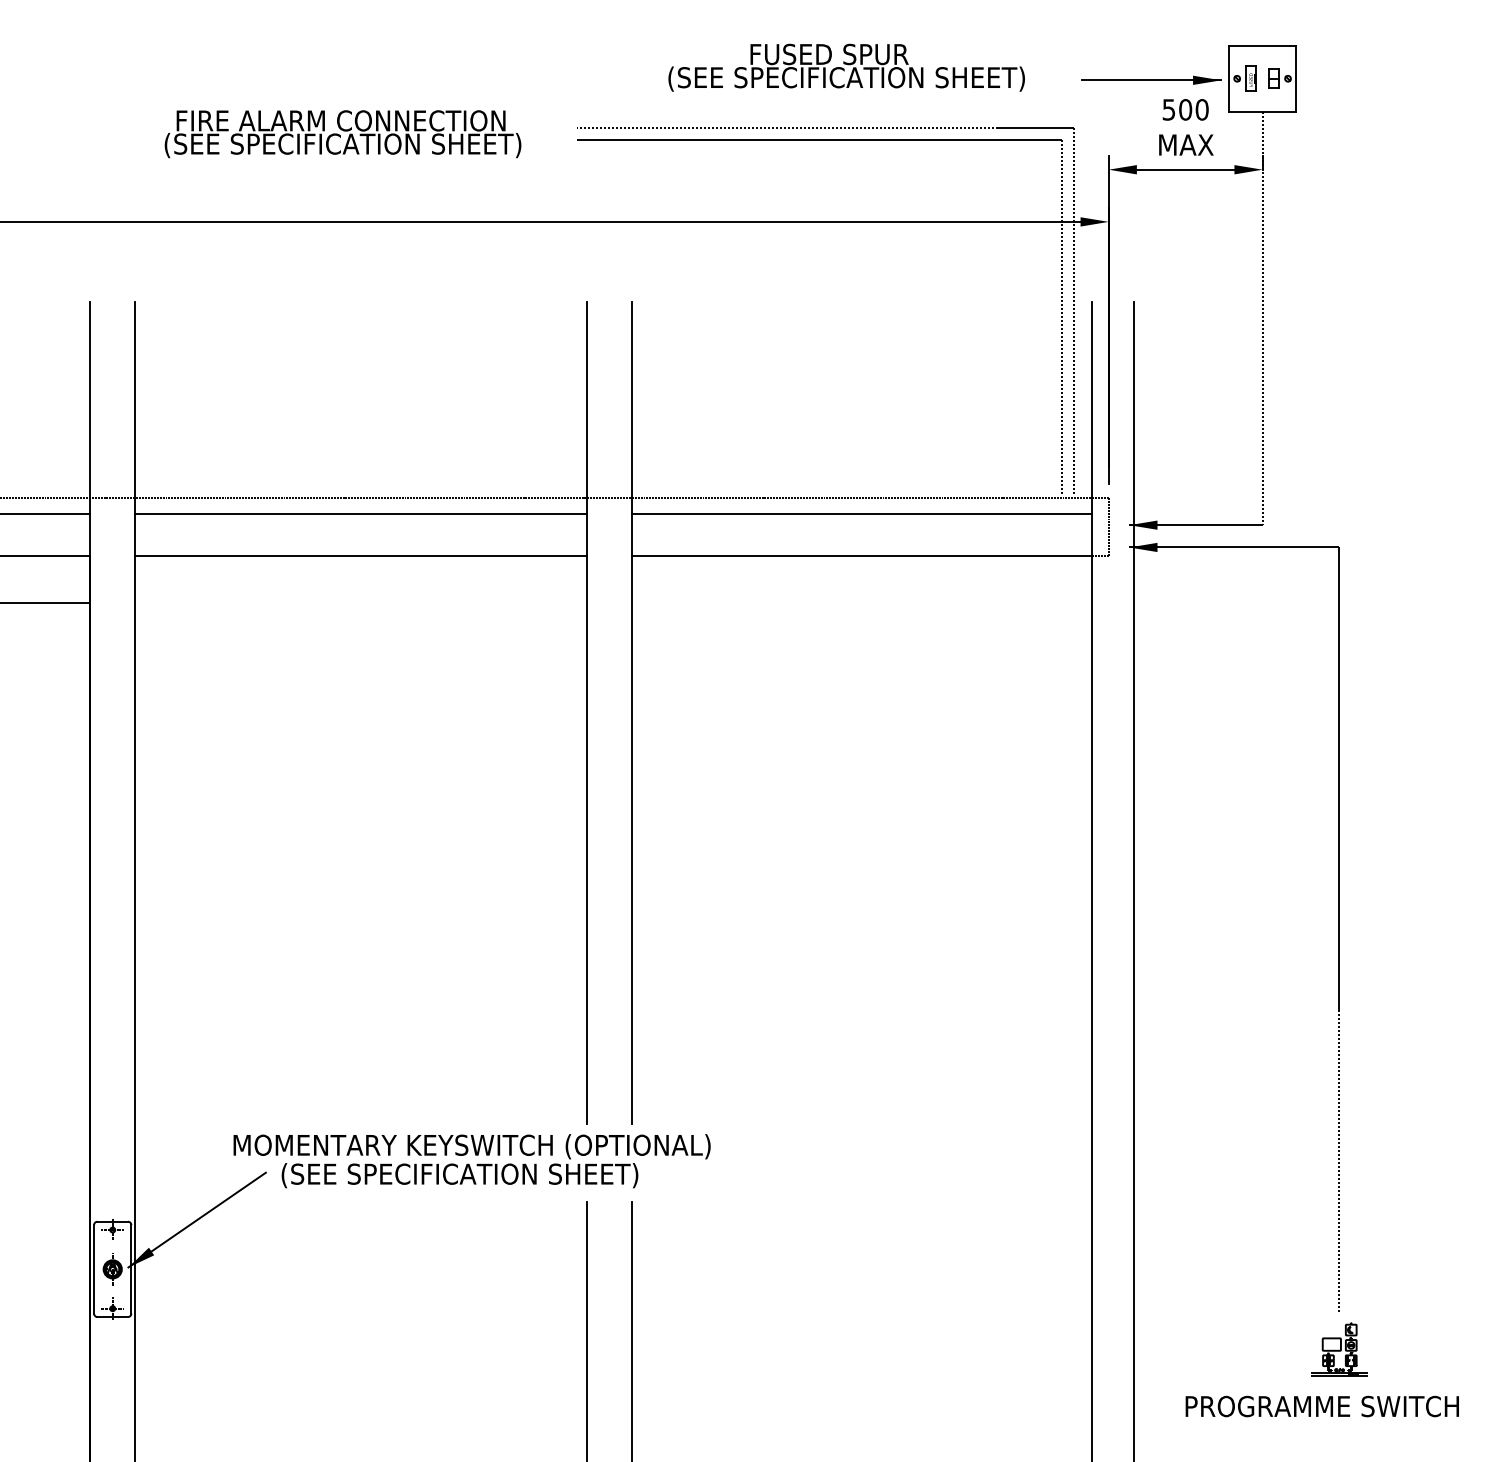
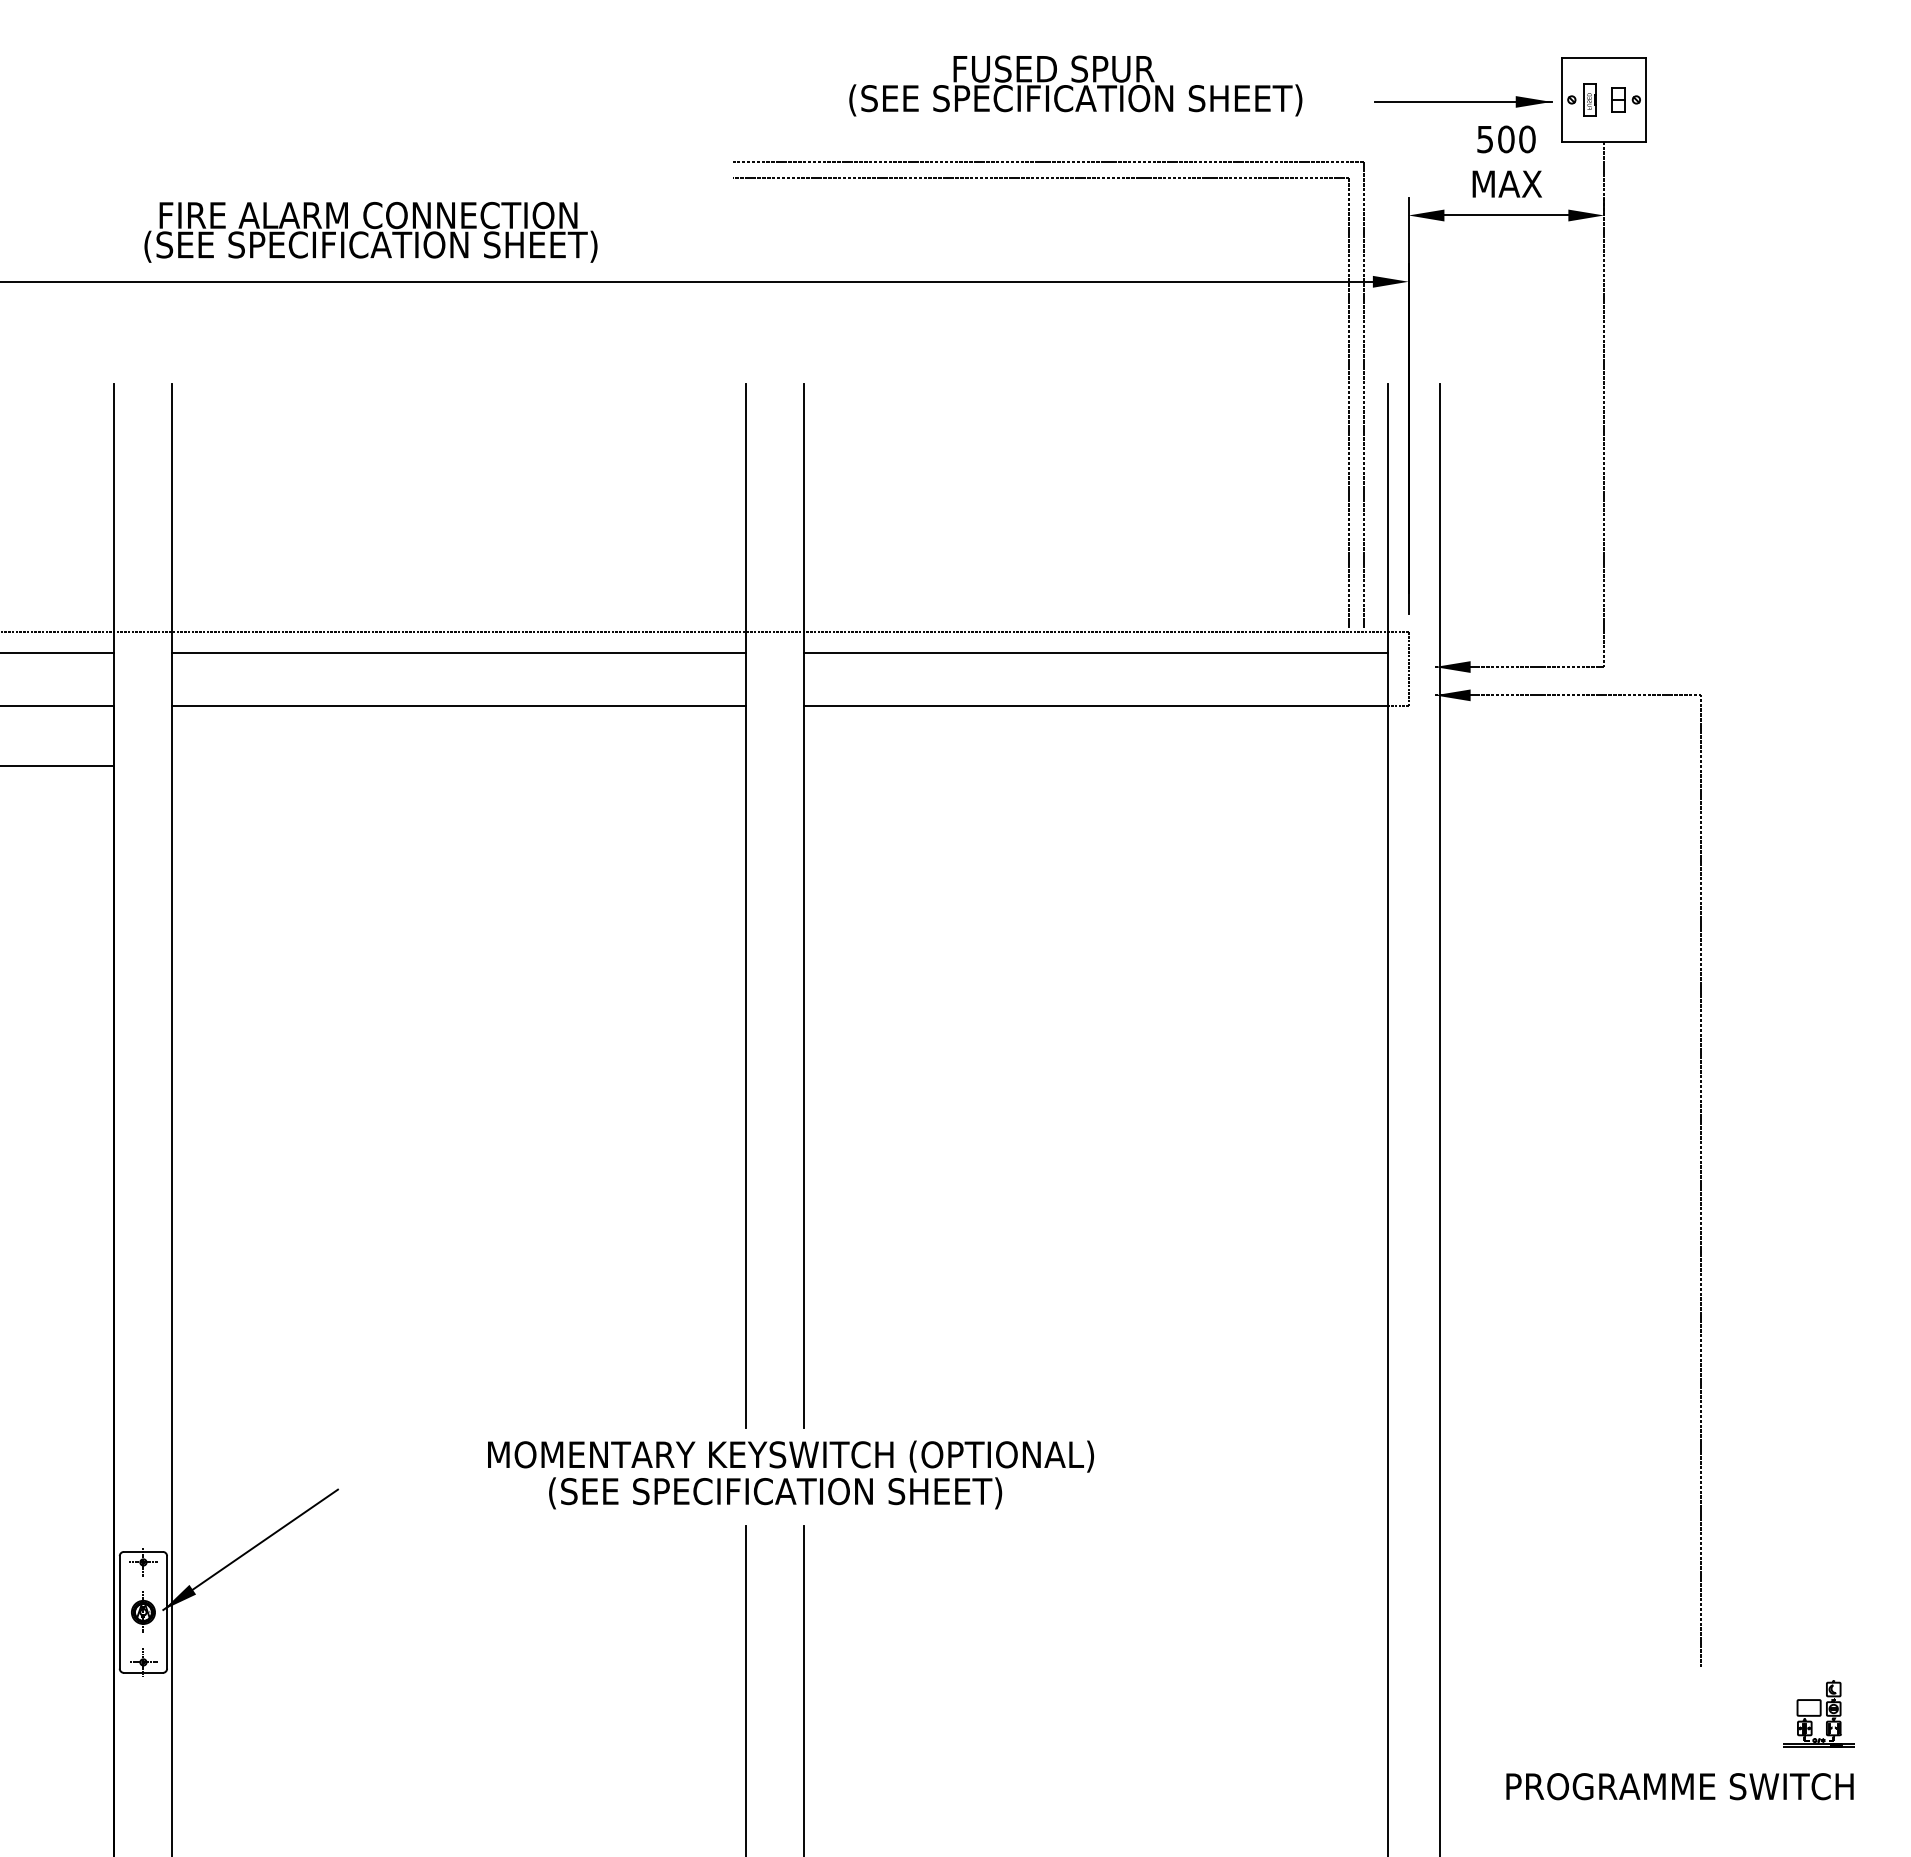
text: (342, 134) -> (370, 232), moved
text: (471, 1160) -> (790, 1474), moved
part: (1339, 1348) -> (1818, 1713), moved

